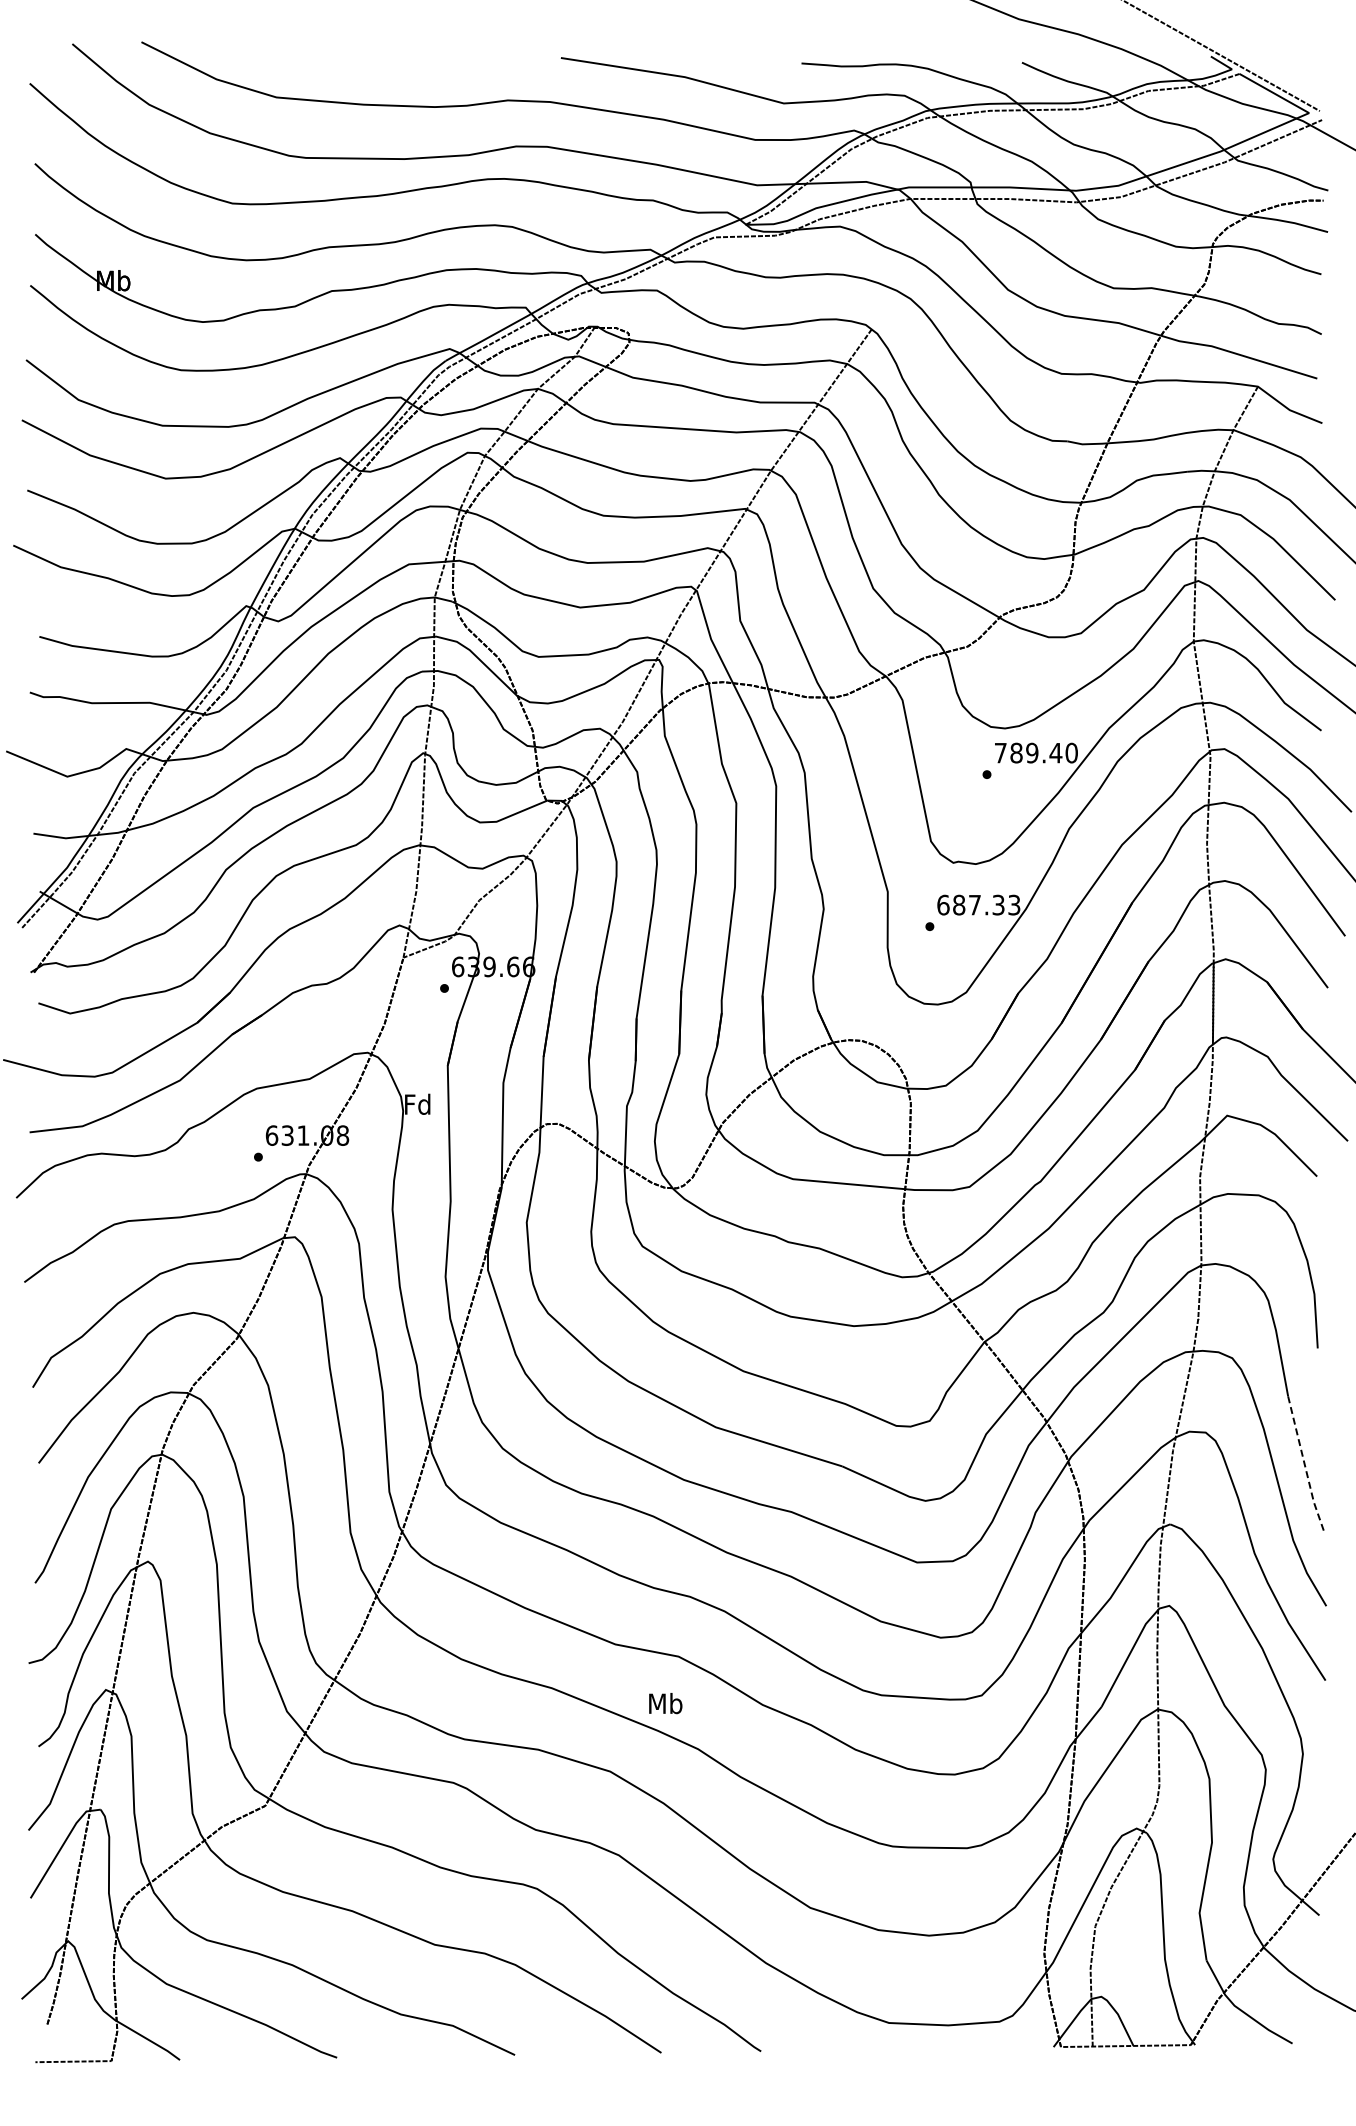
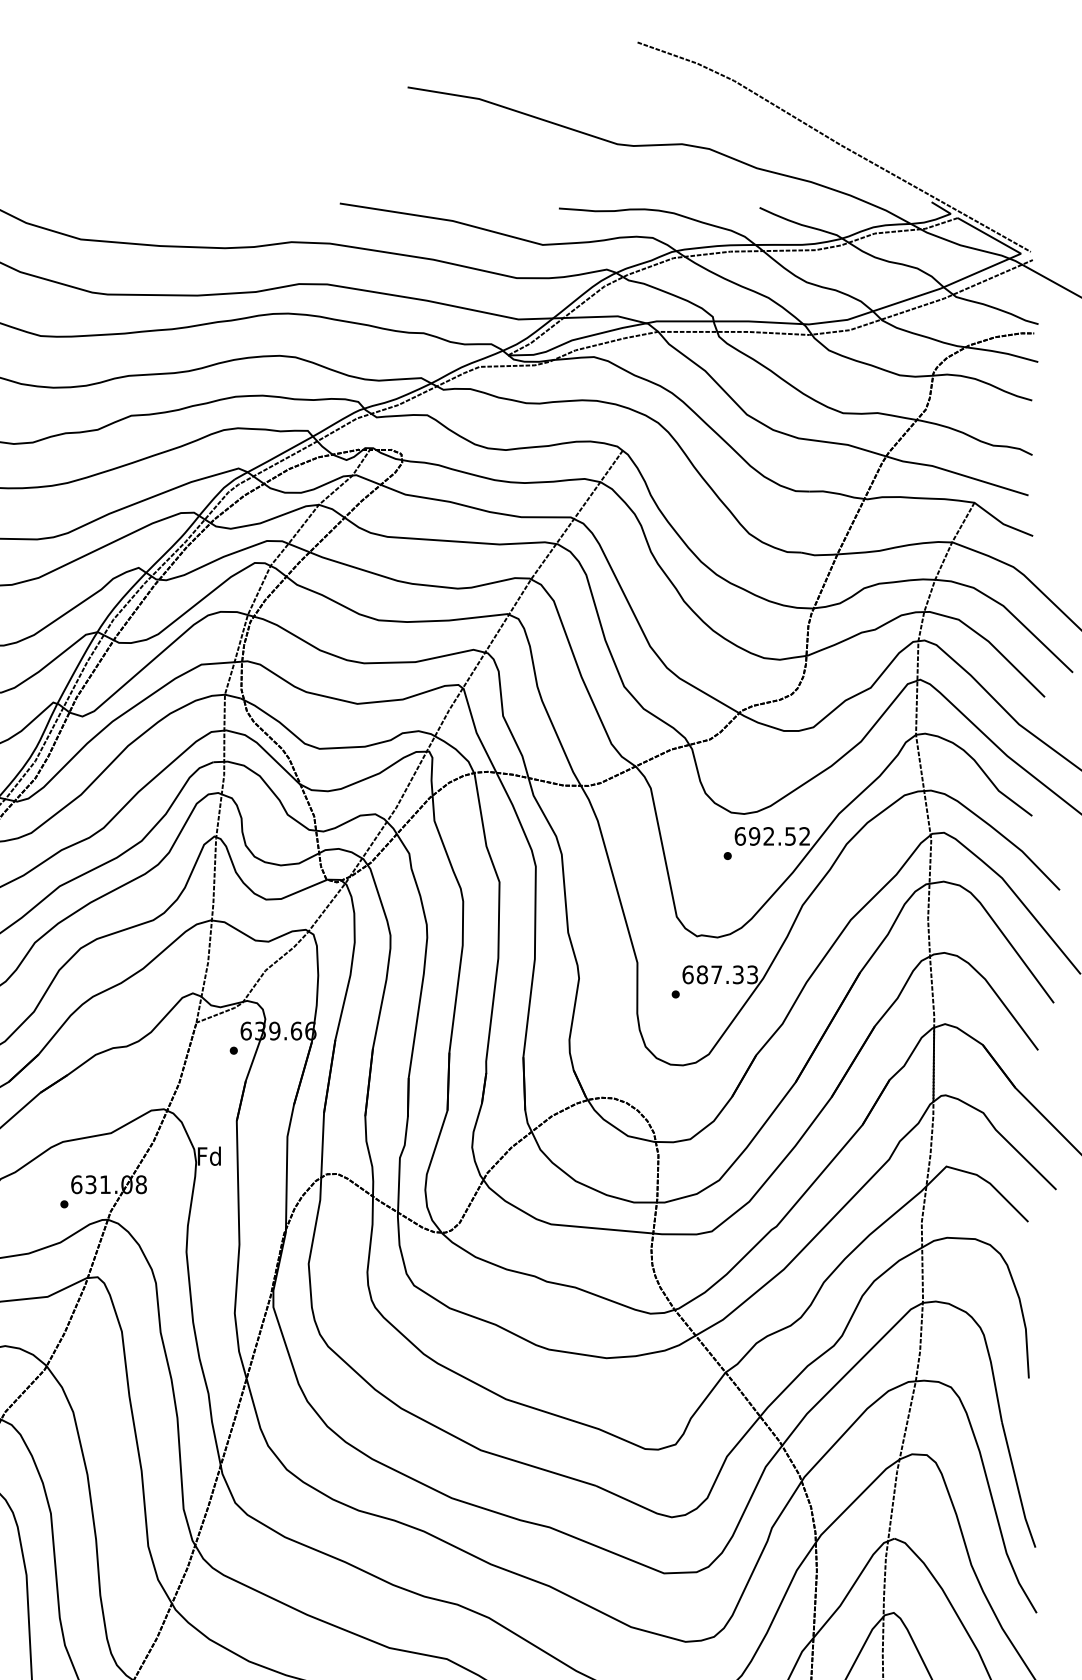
text: (1035, 752) -> (771, 835), 789.40 -> 692.52
line: (1305, 1466) -> (1017, 1485), dashed -> solid

